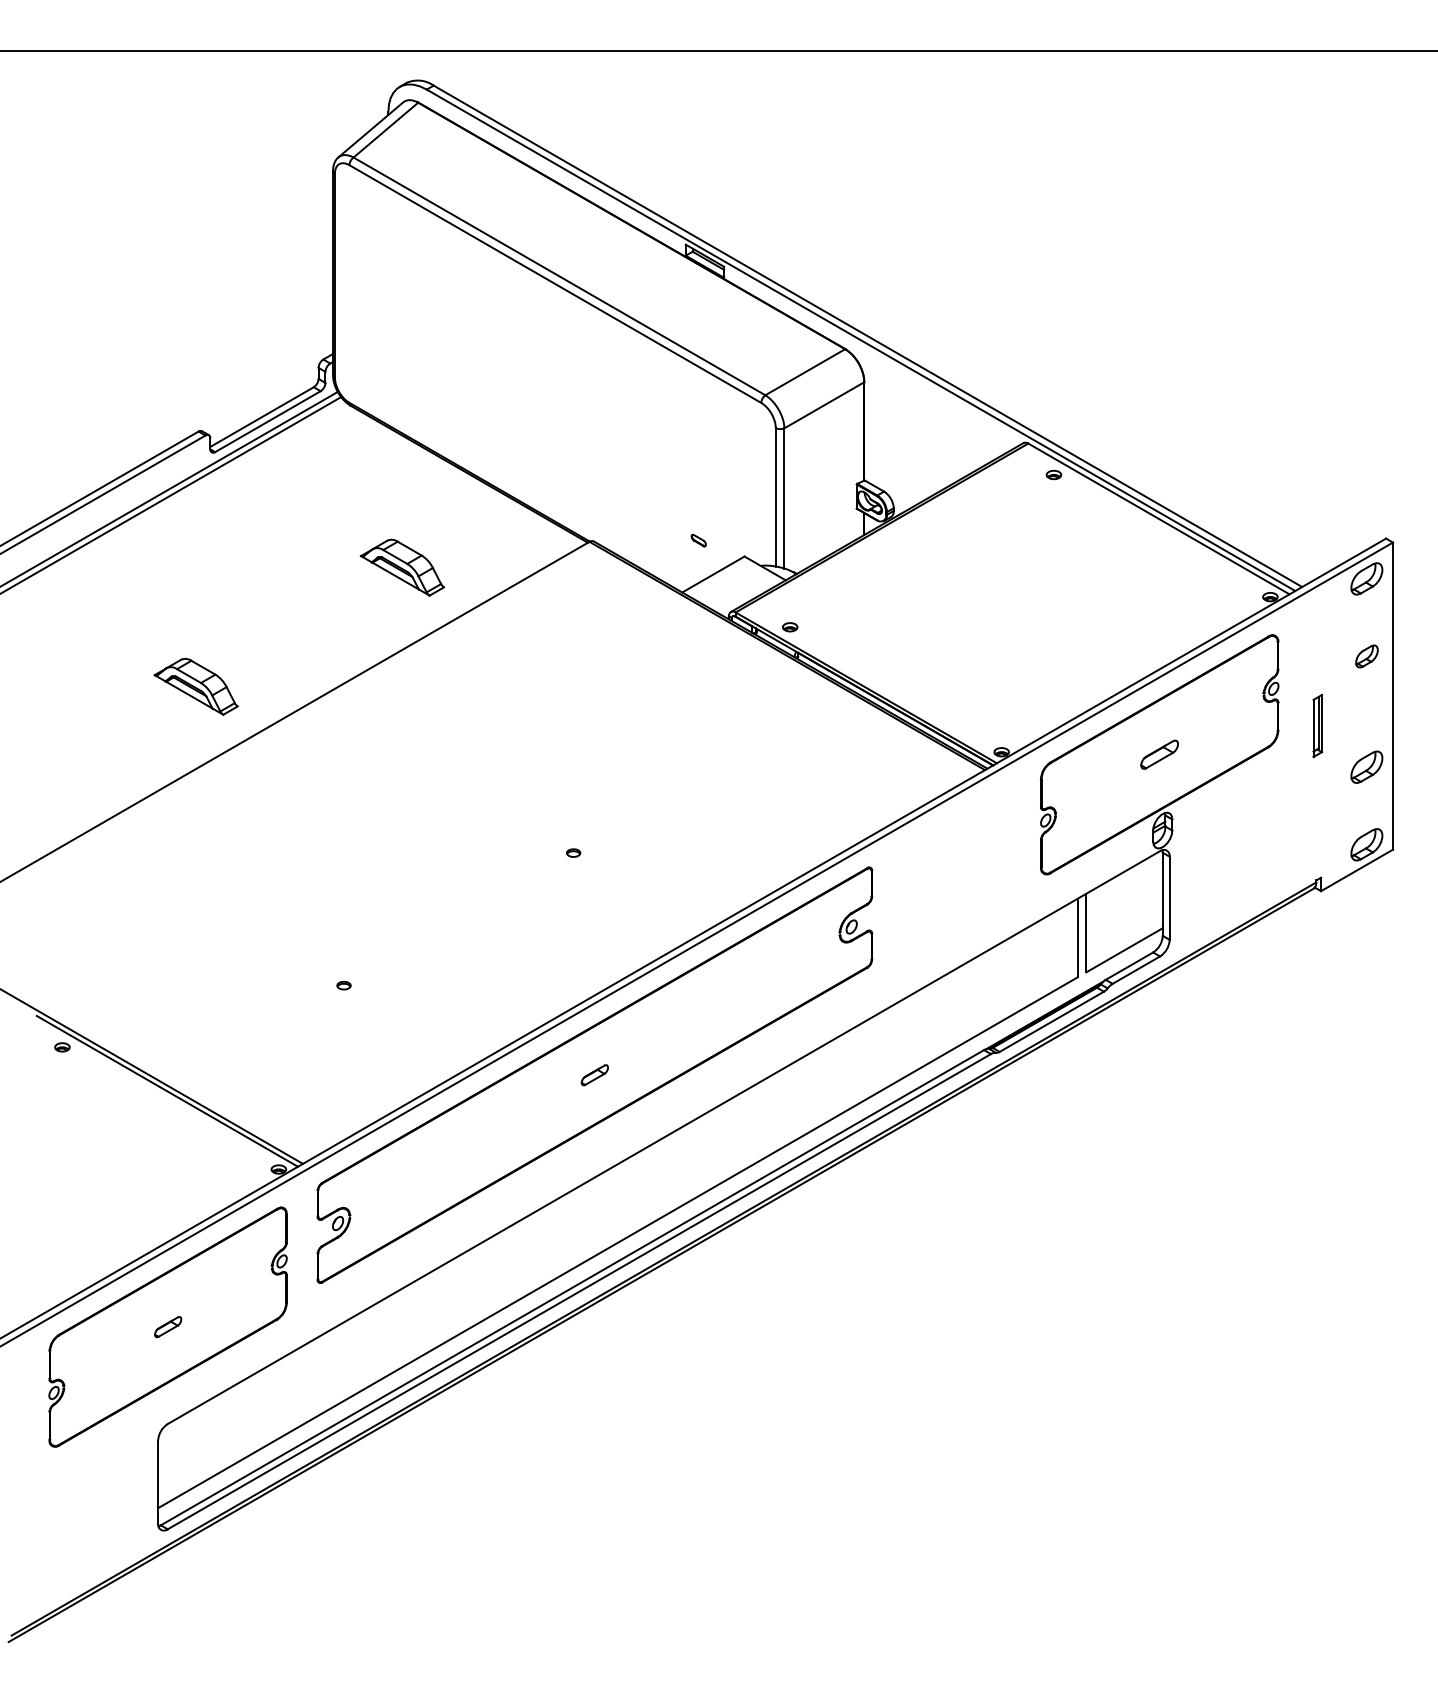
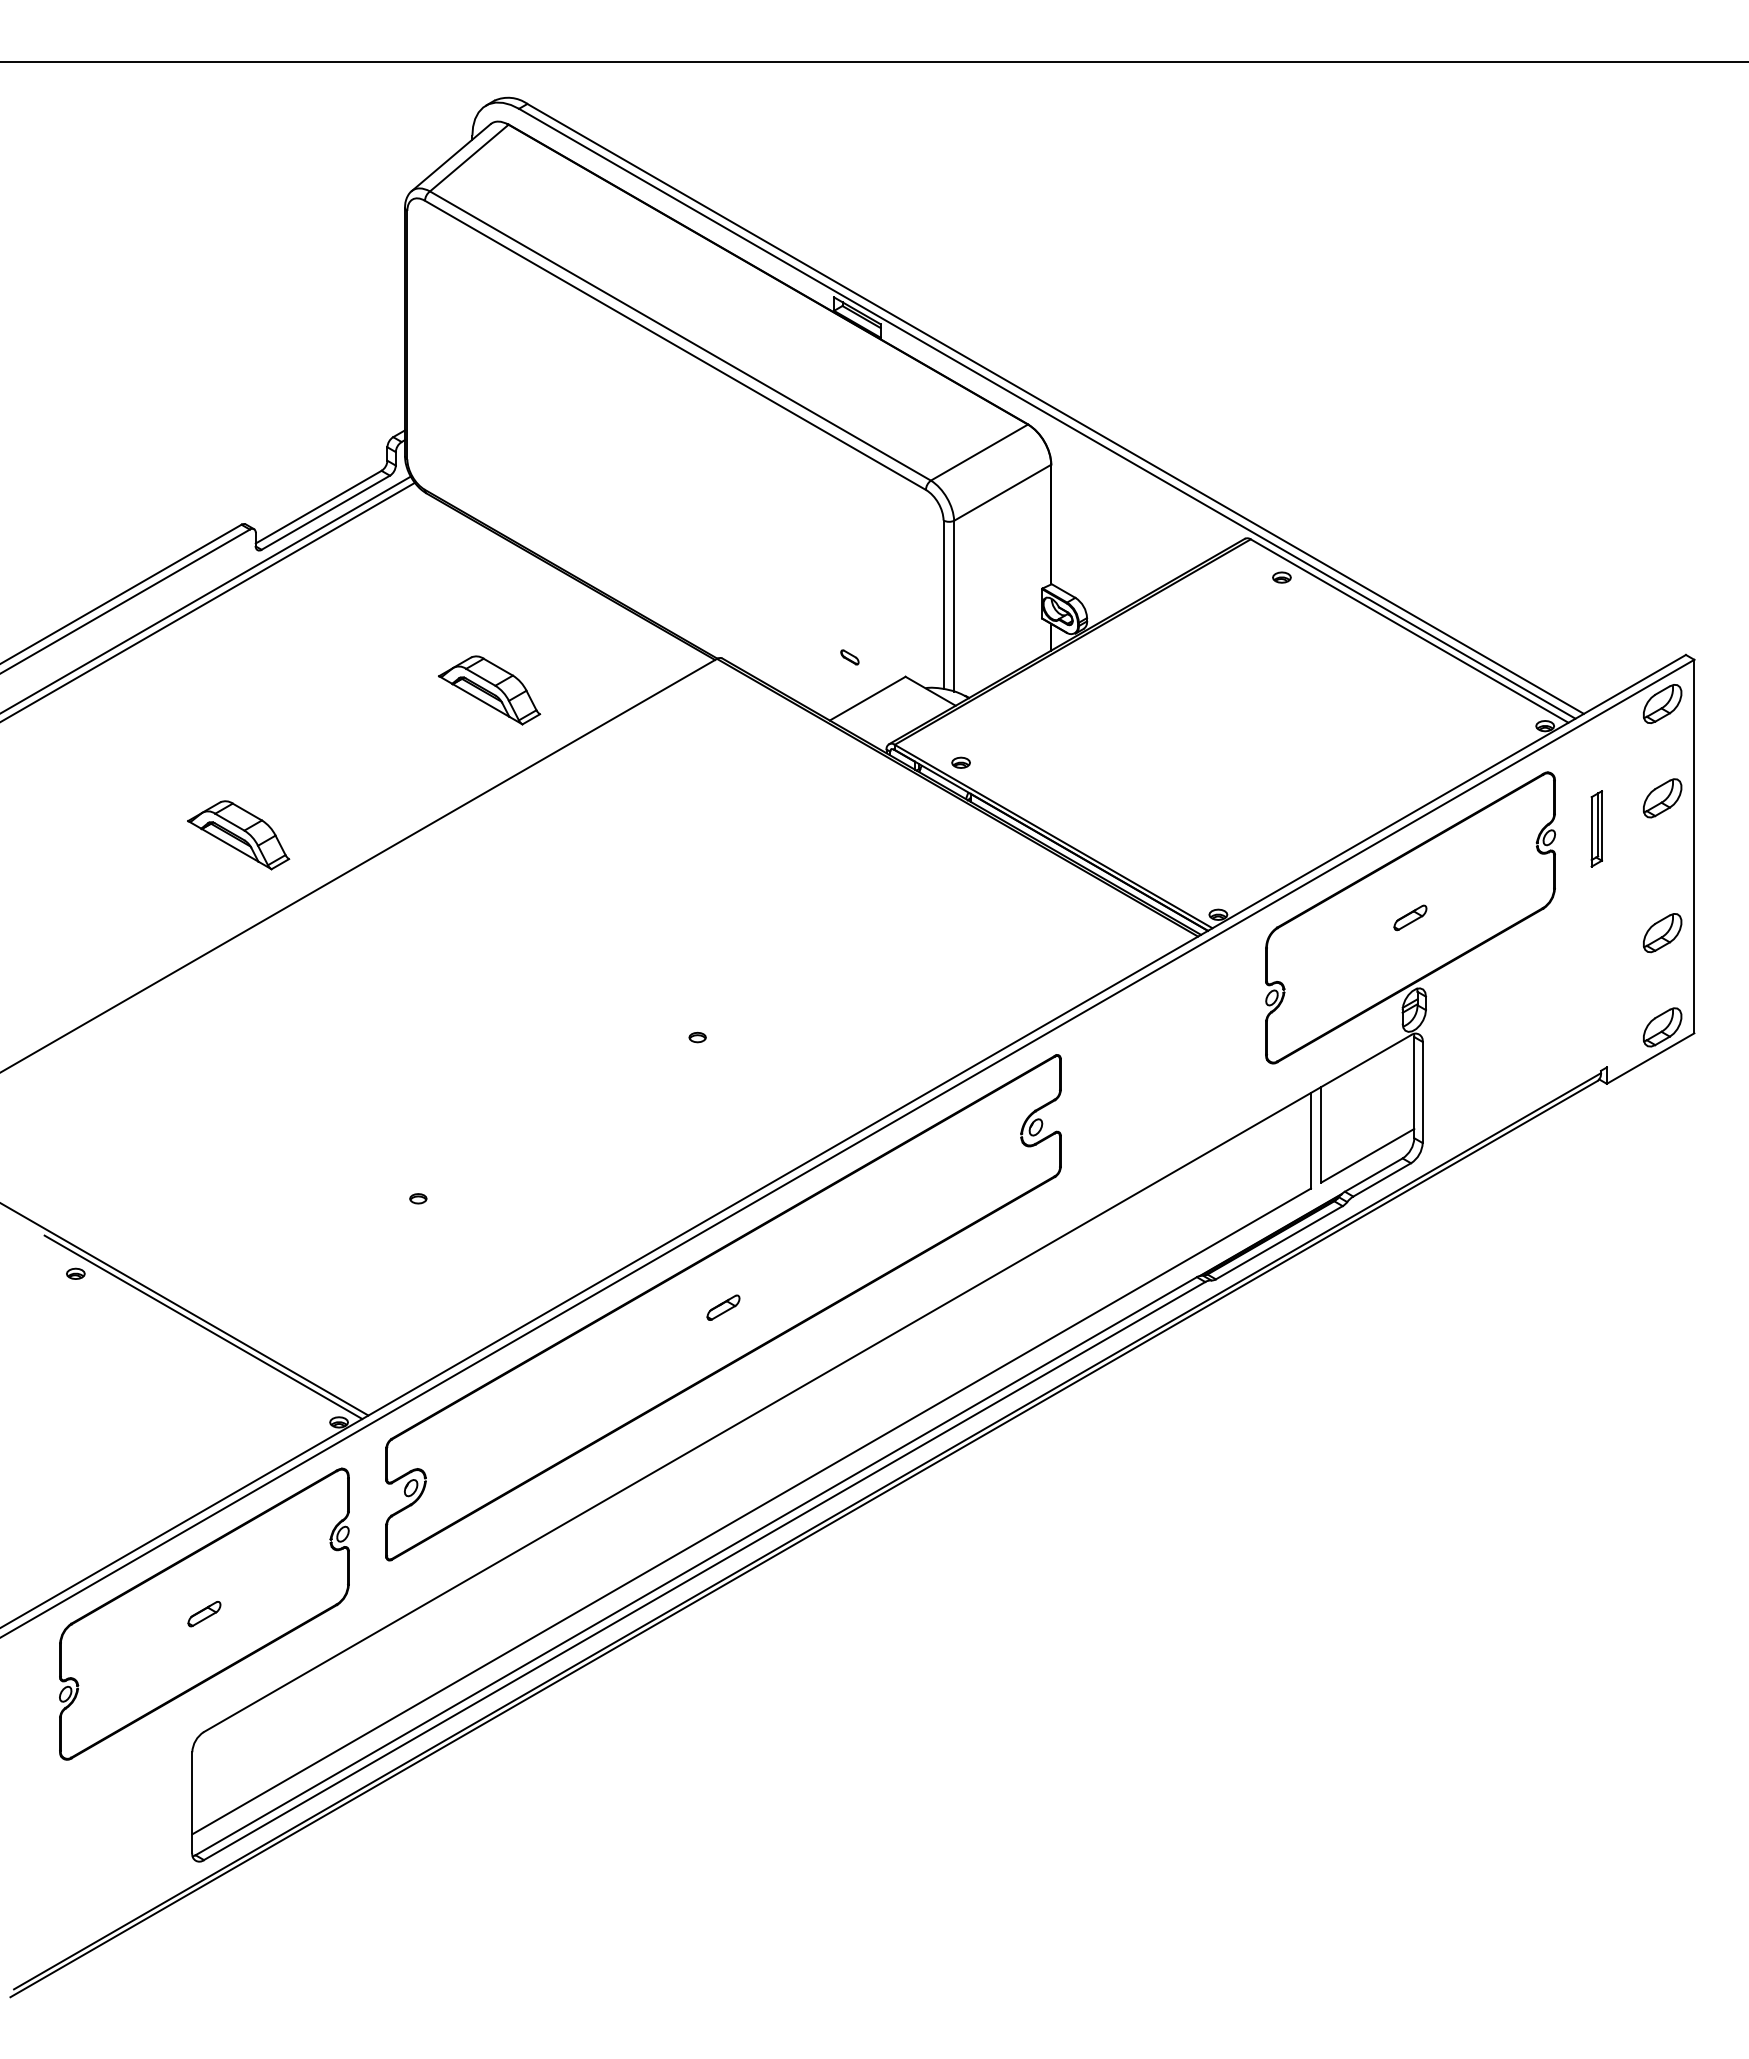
part: (1366, 656) -> (1662, 798), size x1.43
part: (1317, 725) -> (1596, 828), moved
part: (1159, 754) -> (1410, 917), size x0.71

